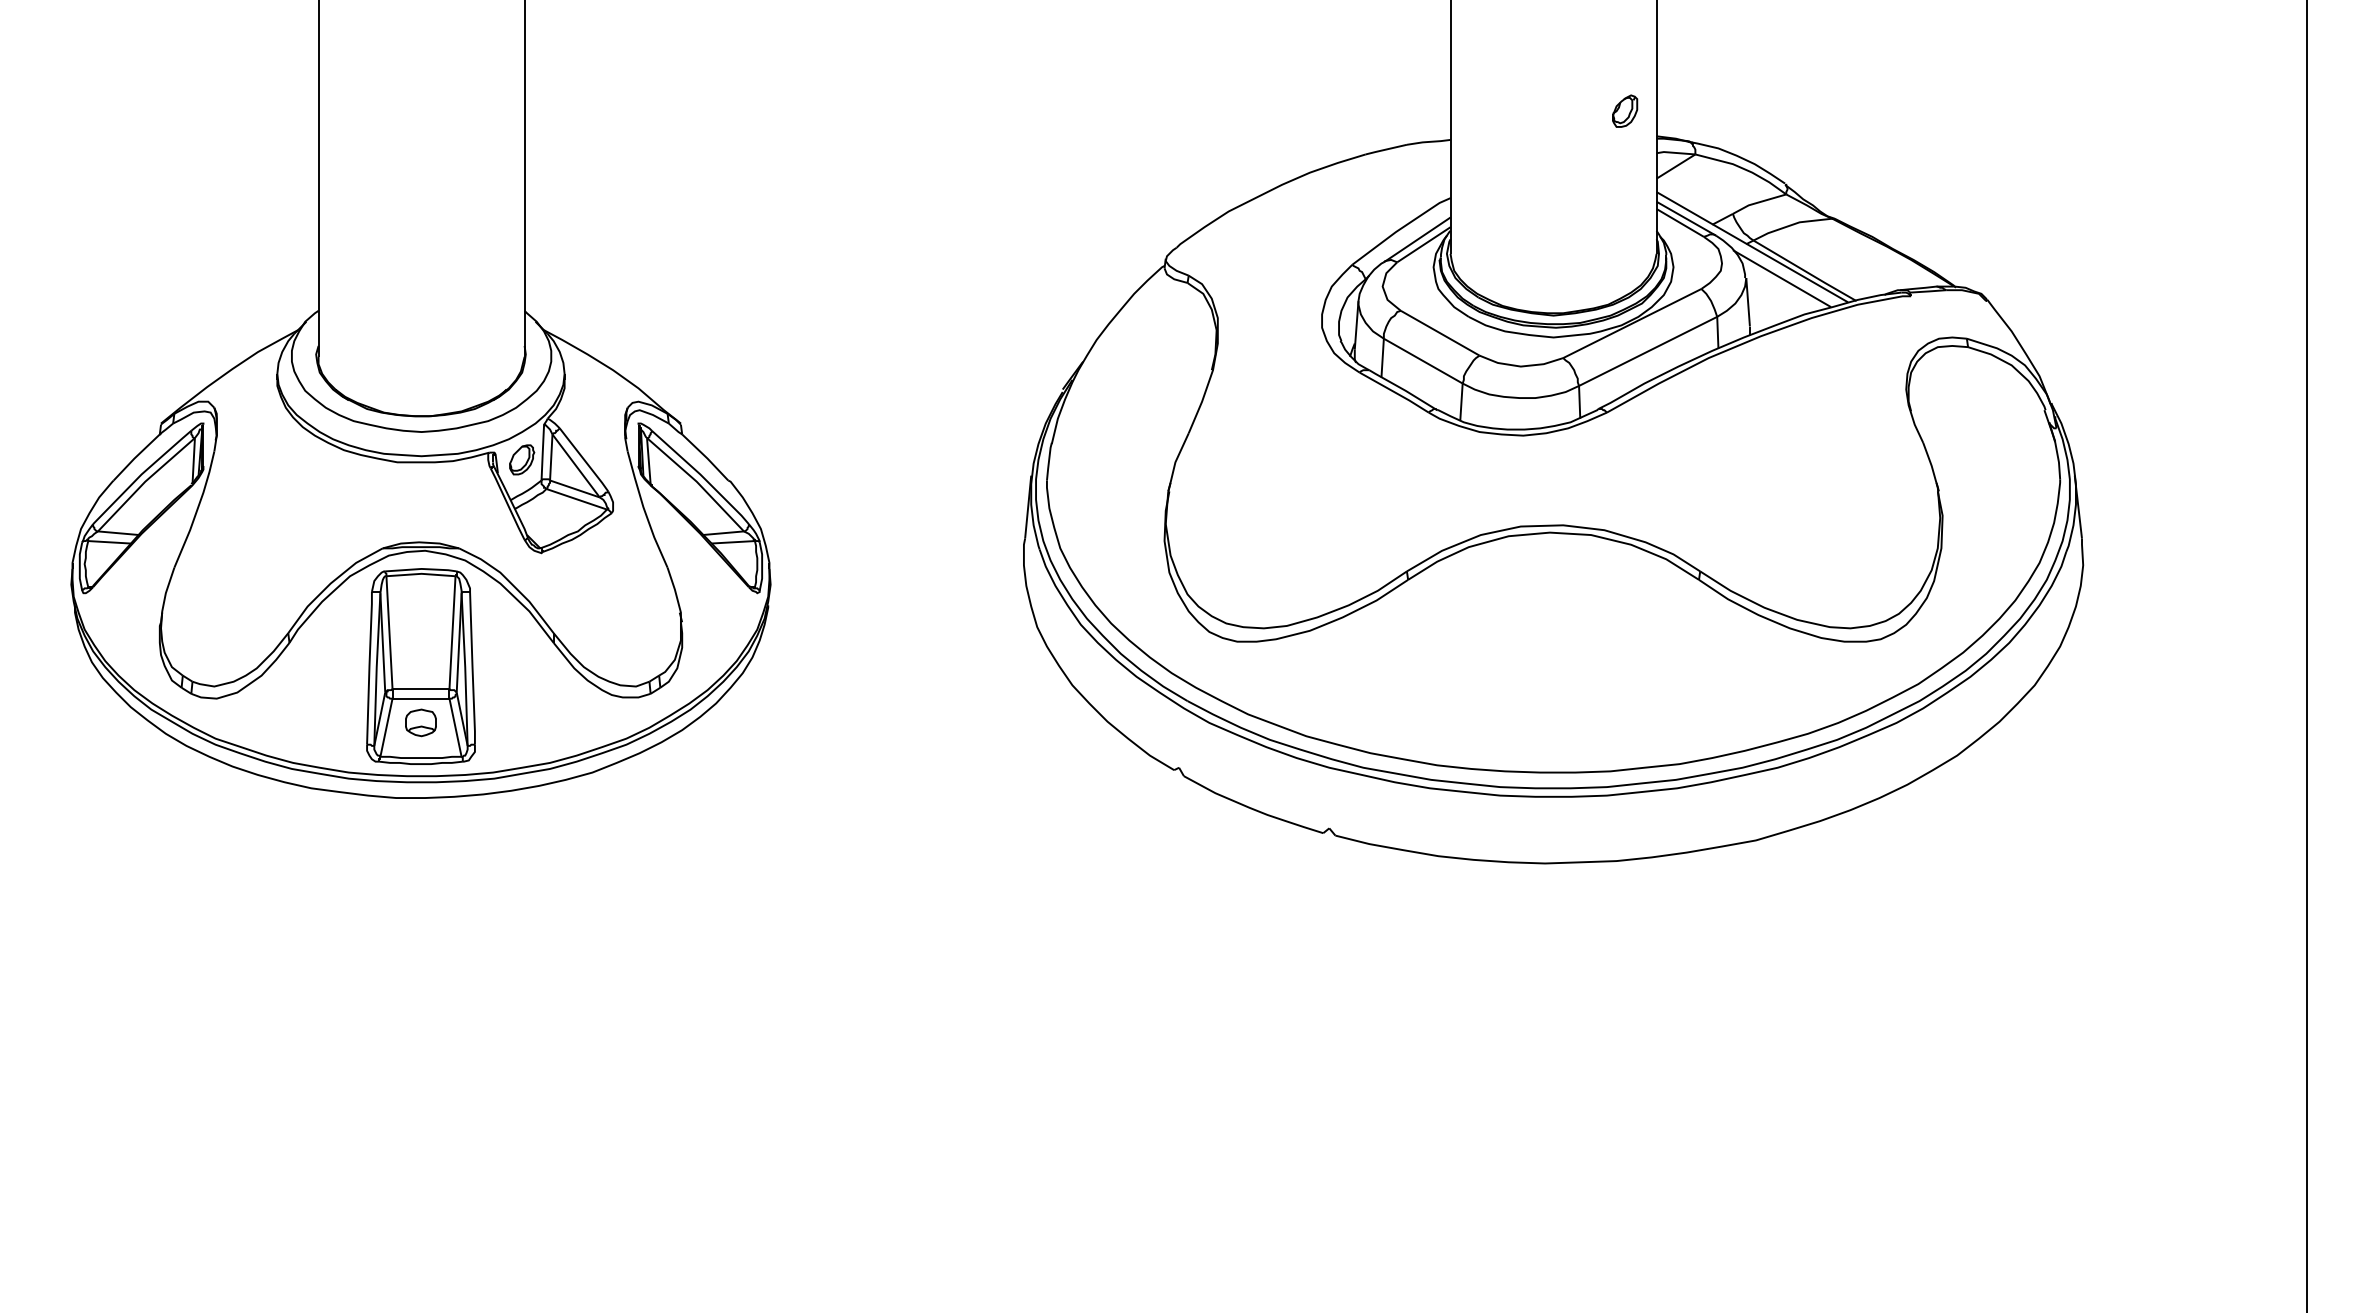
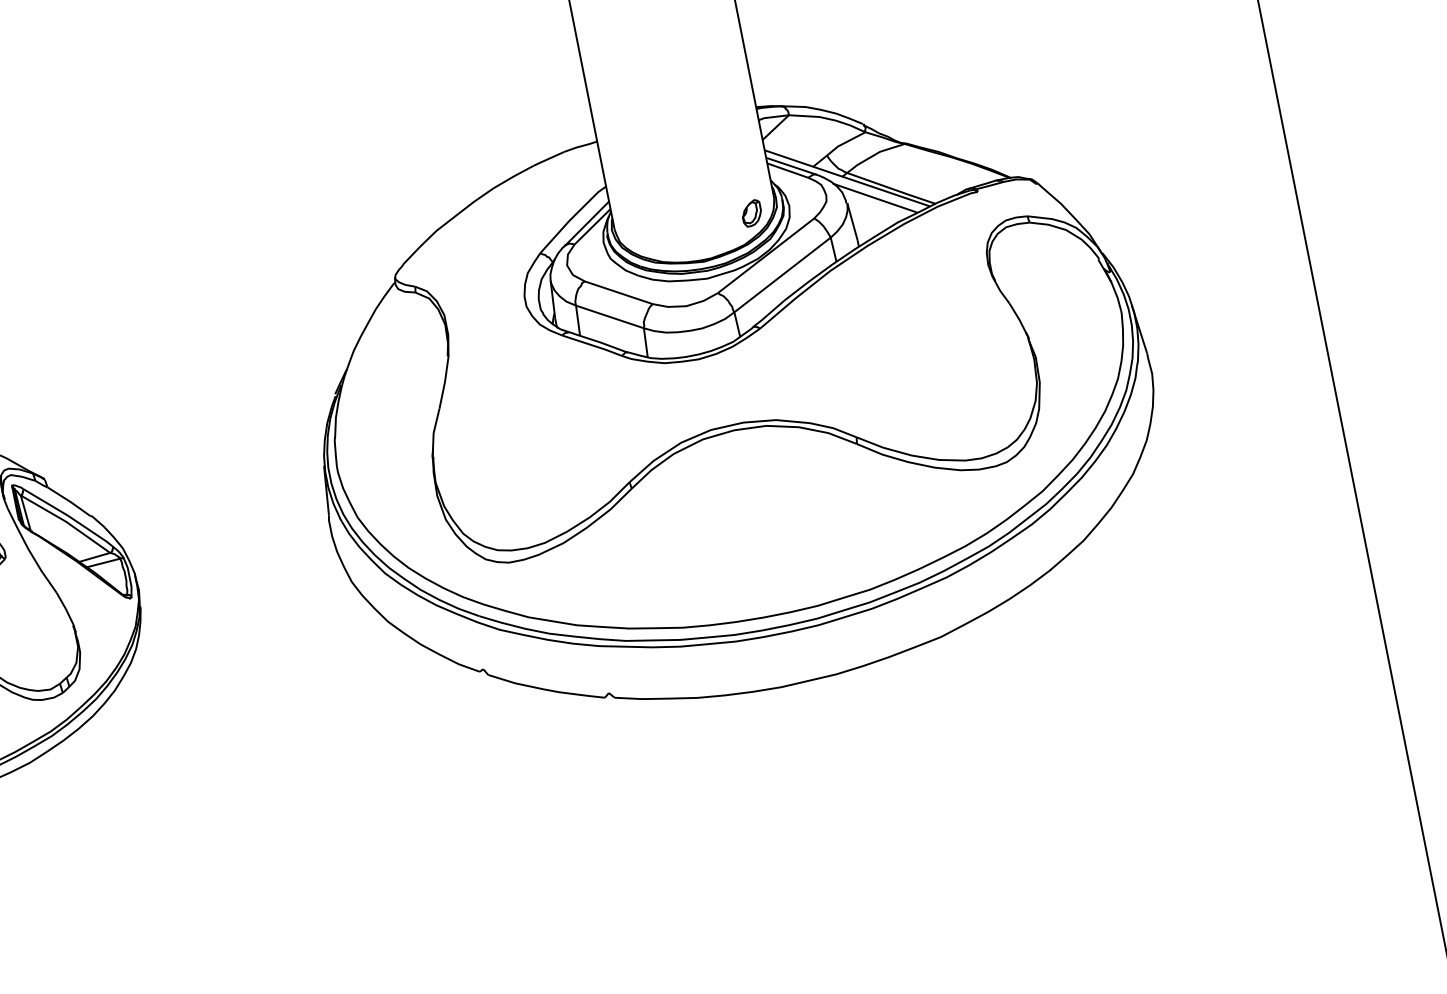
part: (1625, 110) -> (752, 212), moved

